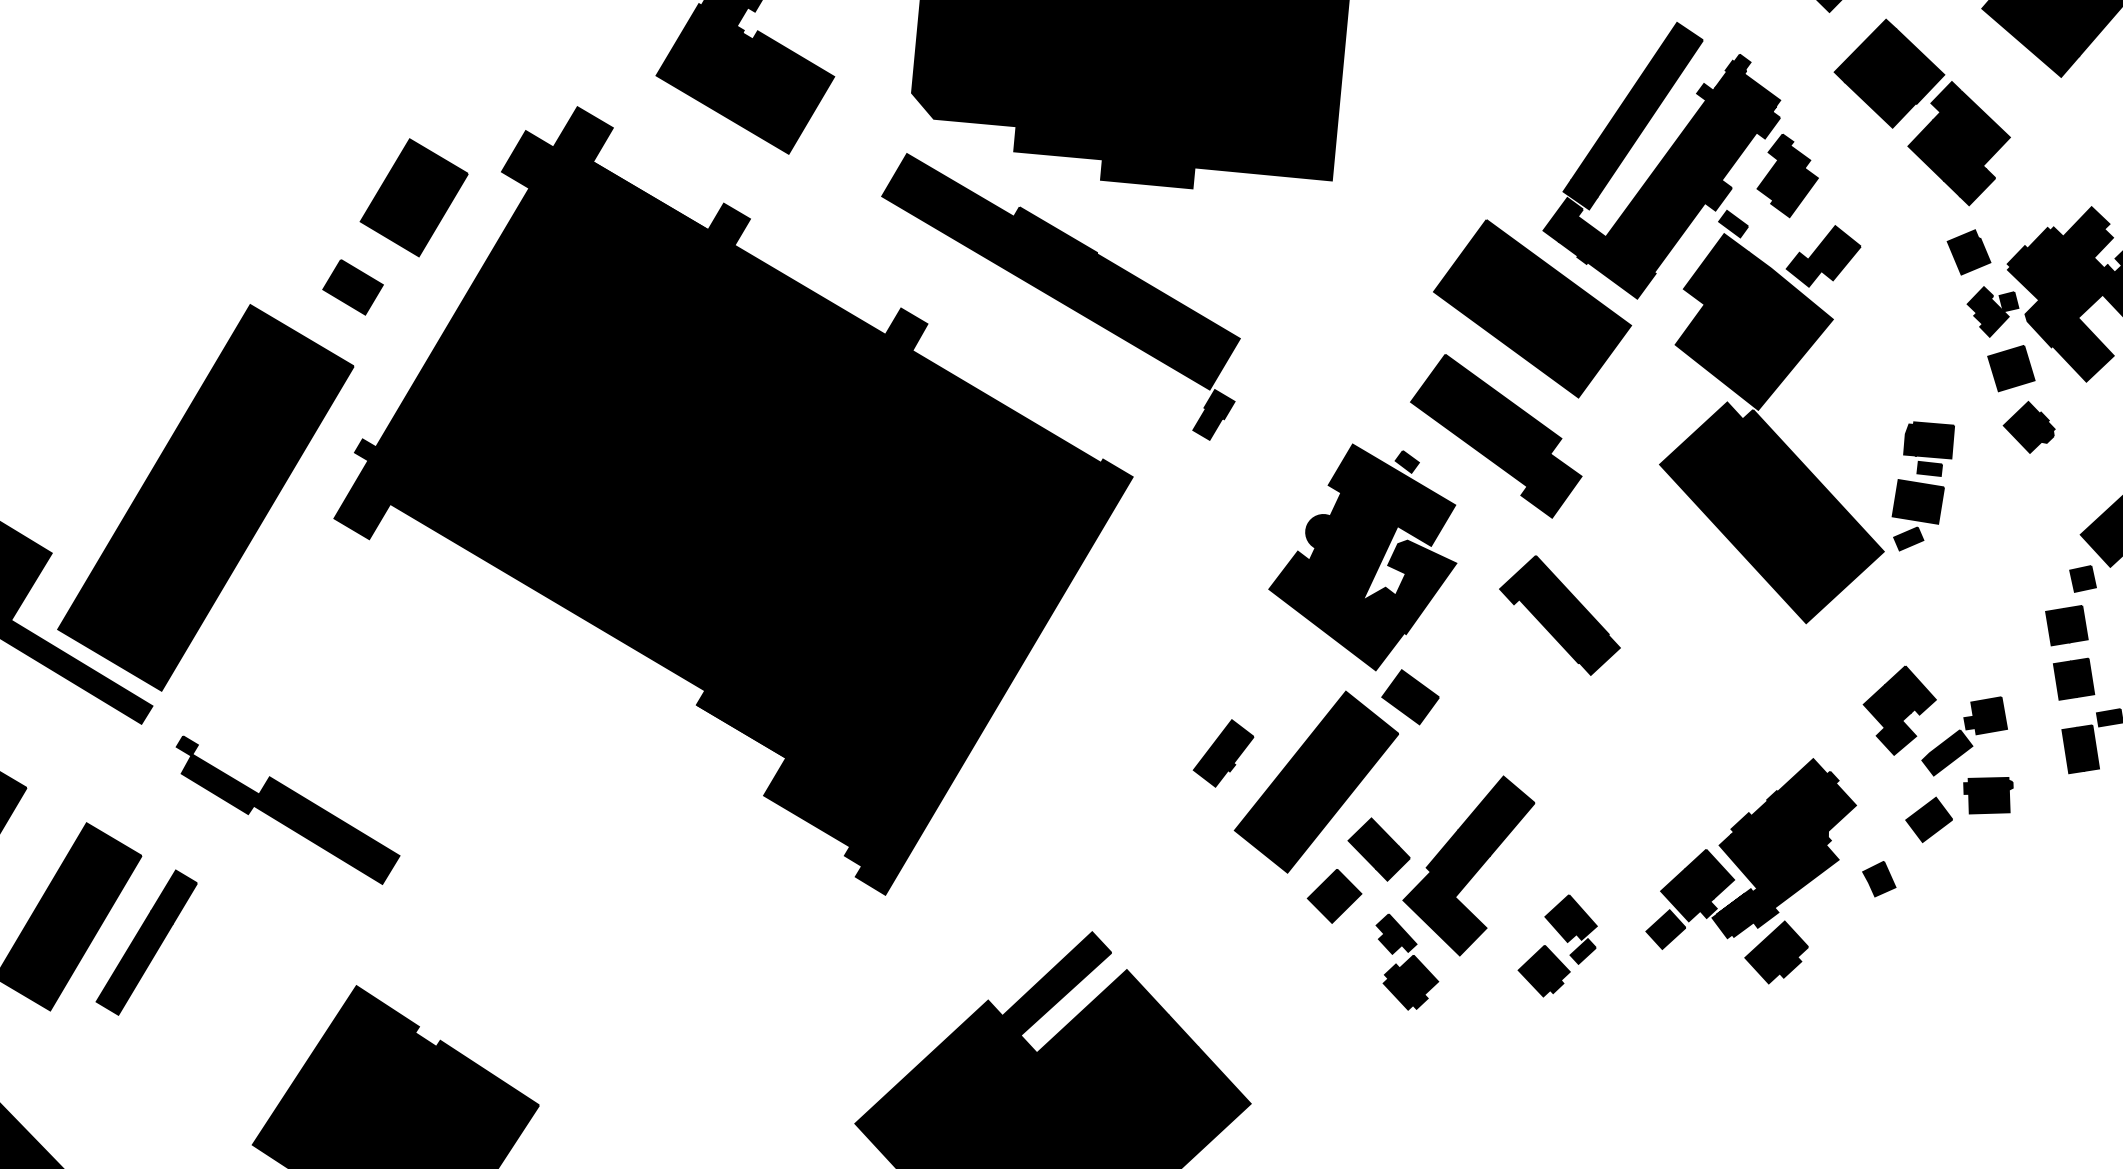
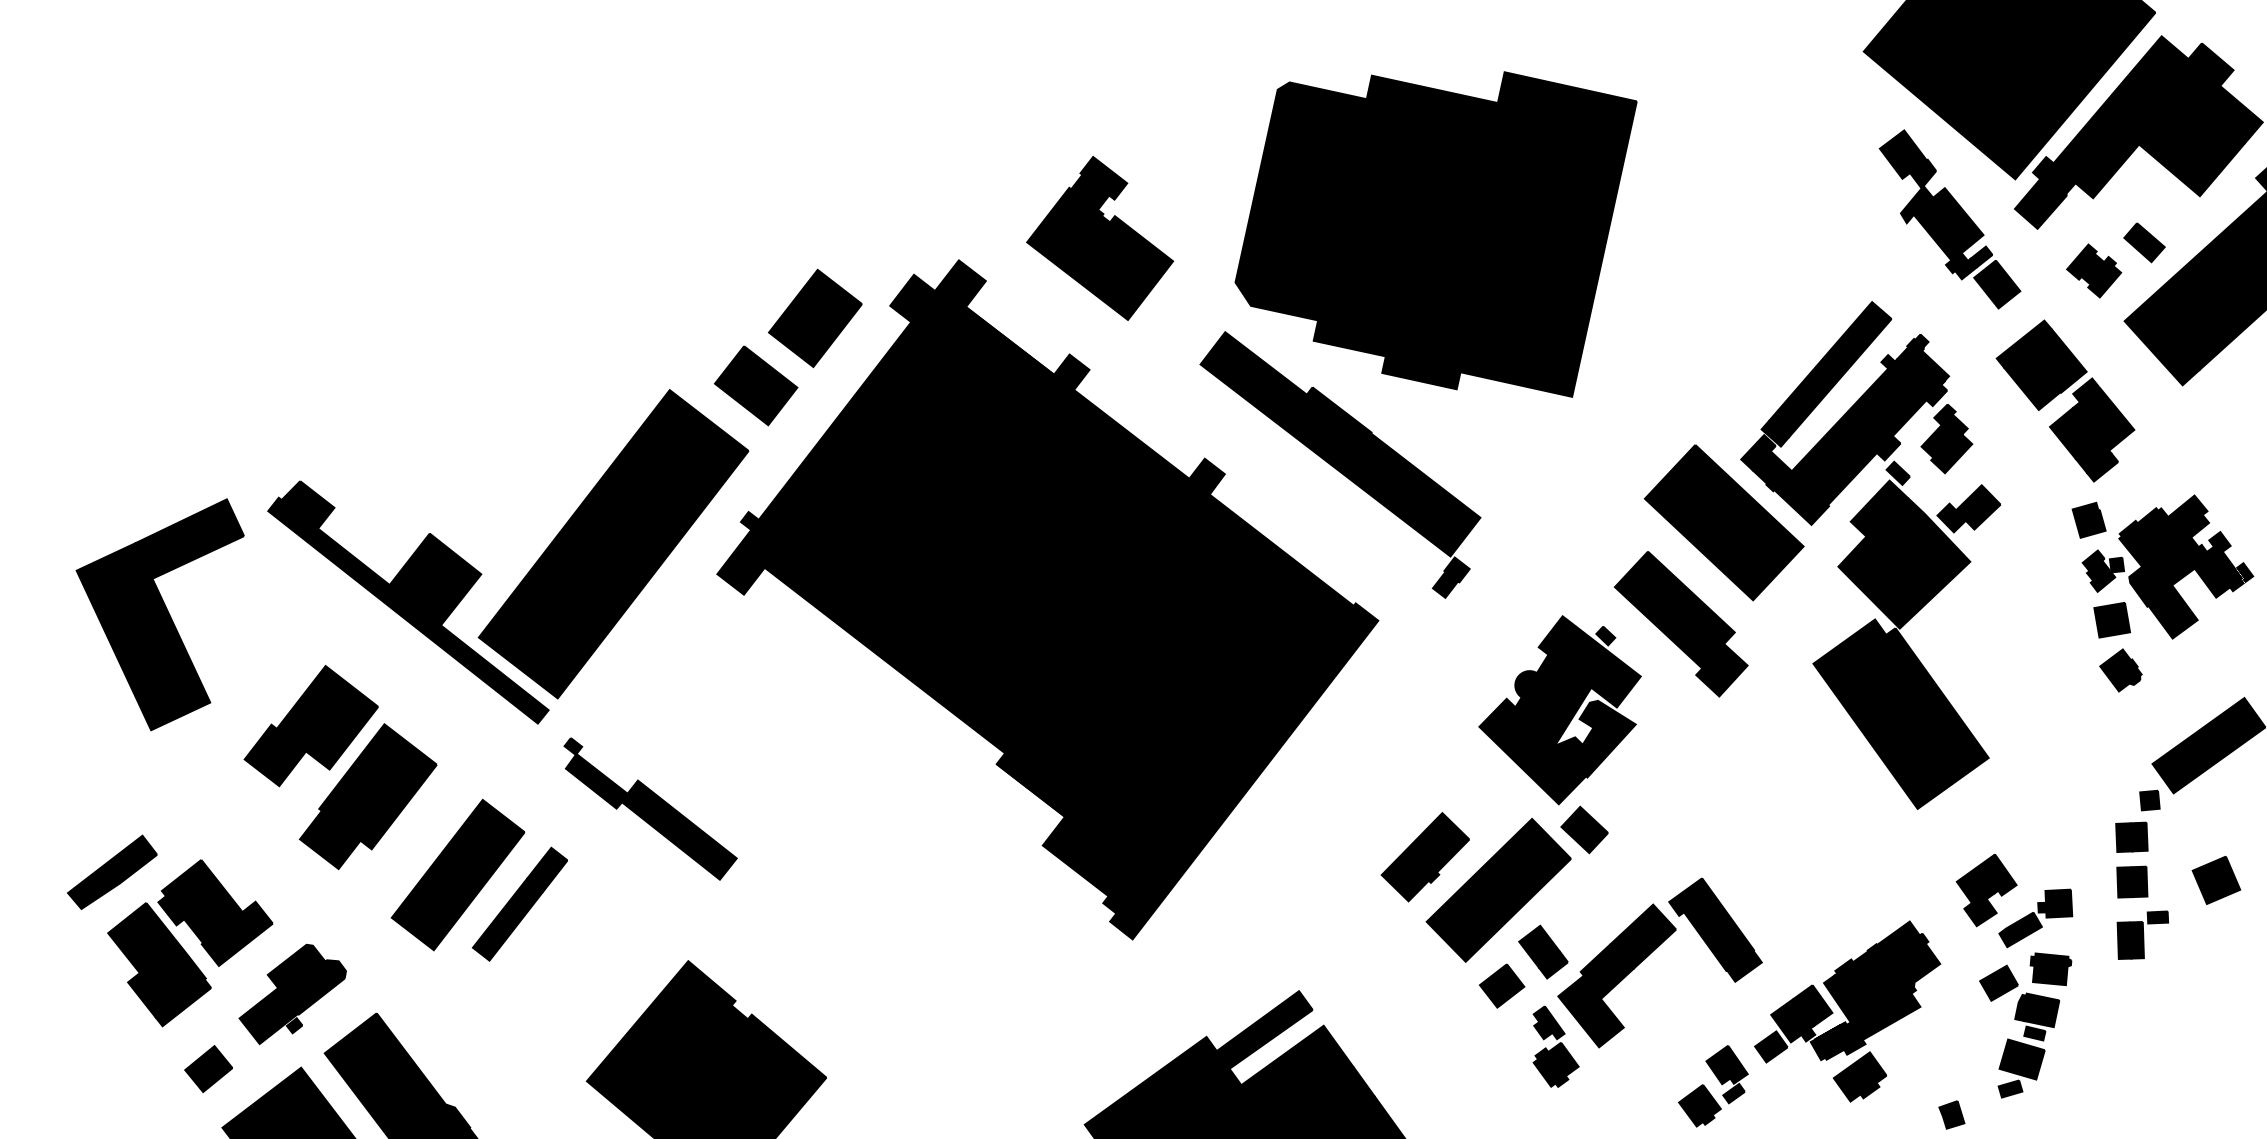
part: (352, 286) -> (755, 385), size x1.67
part: (1923, 484) -> (2028, 1045), moved
part: (1559, 615) -> (1715, 929), moved
part: (1222, 753) -> (1424, 857), size x1.67
part: (1878, 878) -> (1951, 1114), moved
part: (1552, 951) -> (1708, 1090), moved

